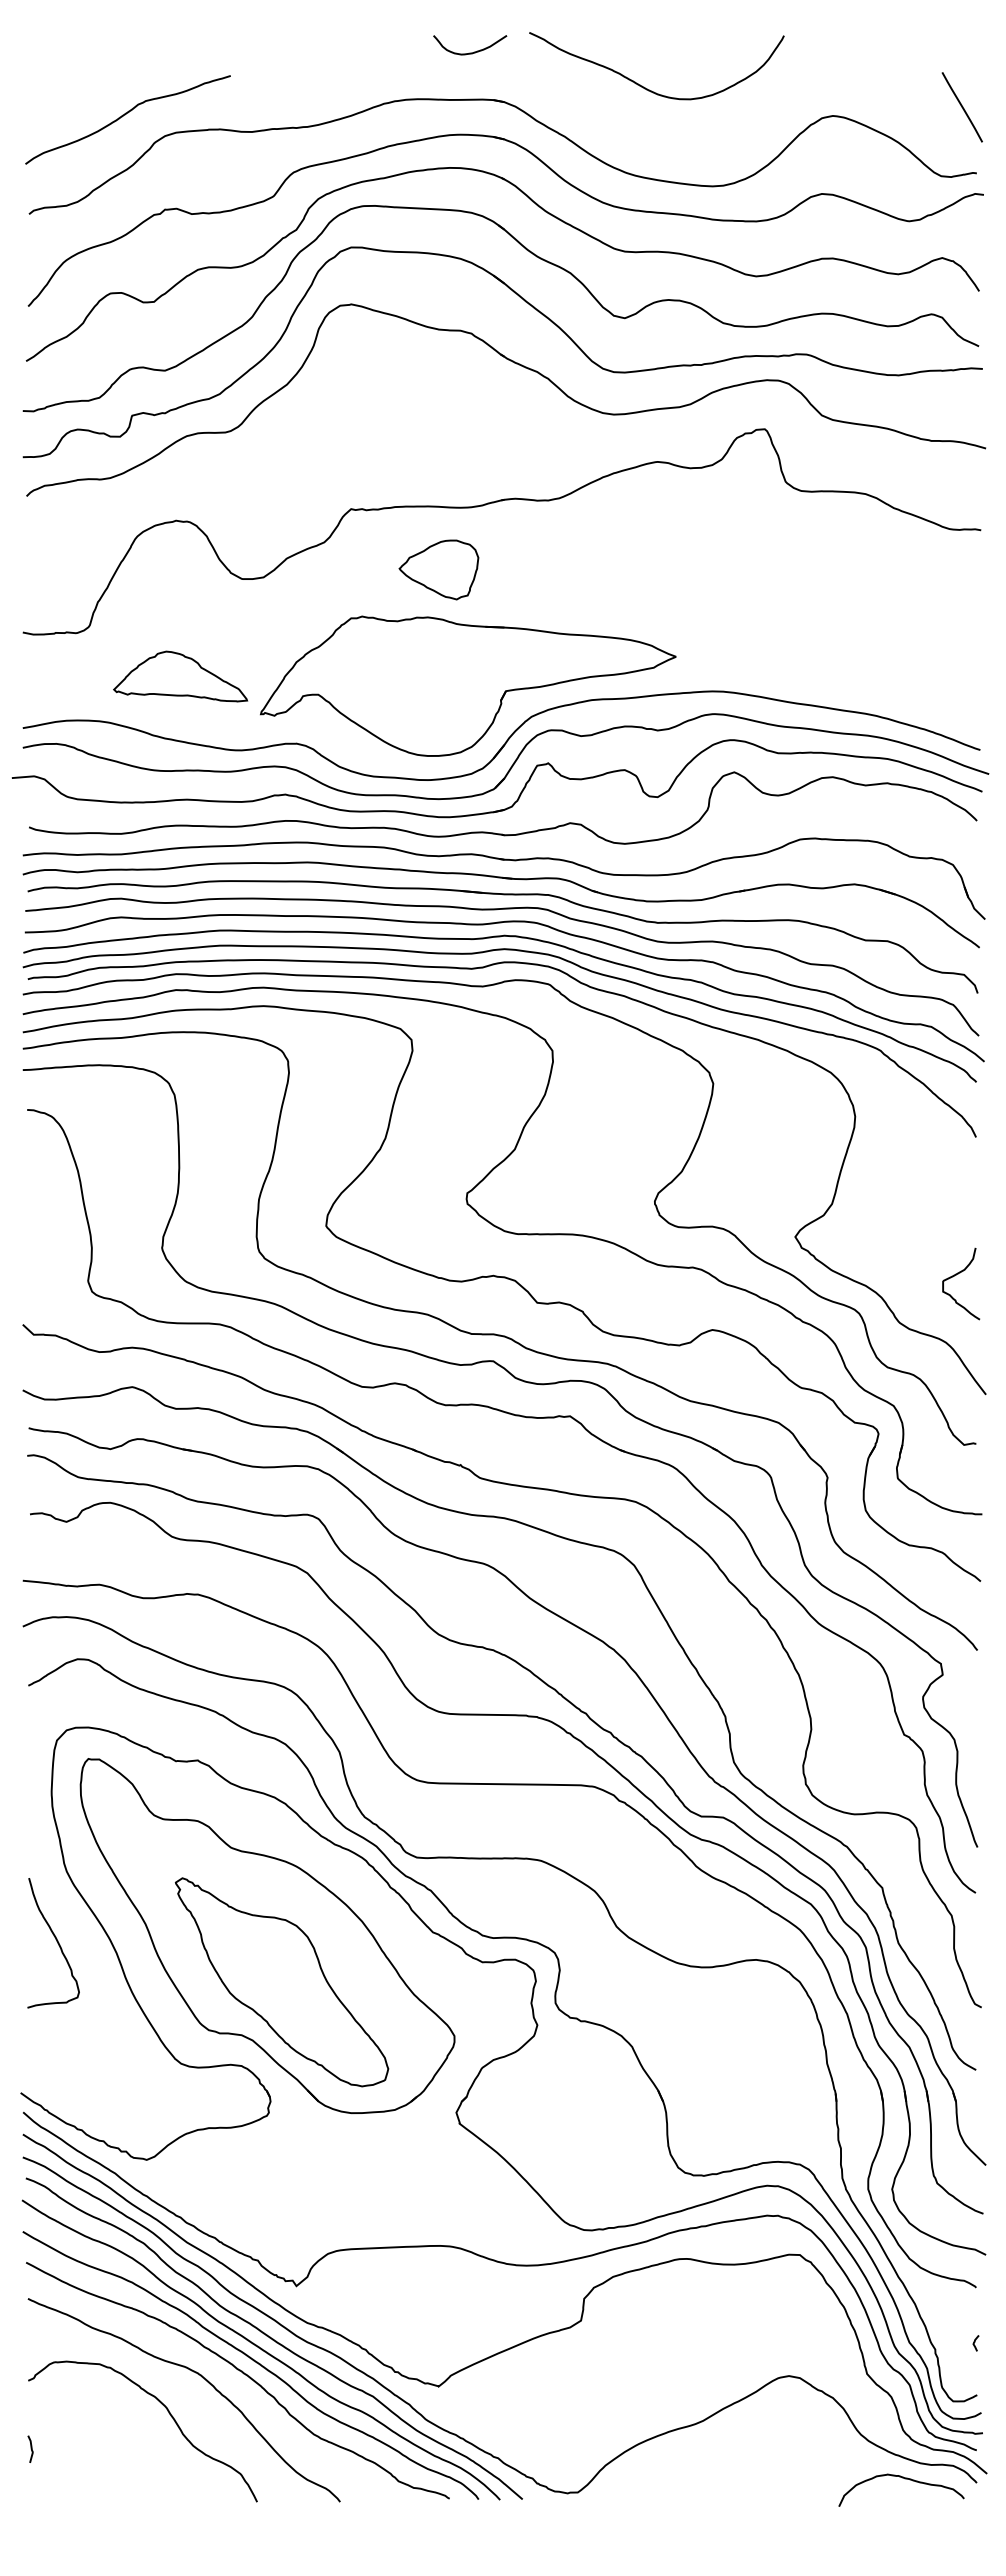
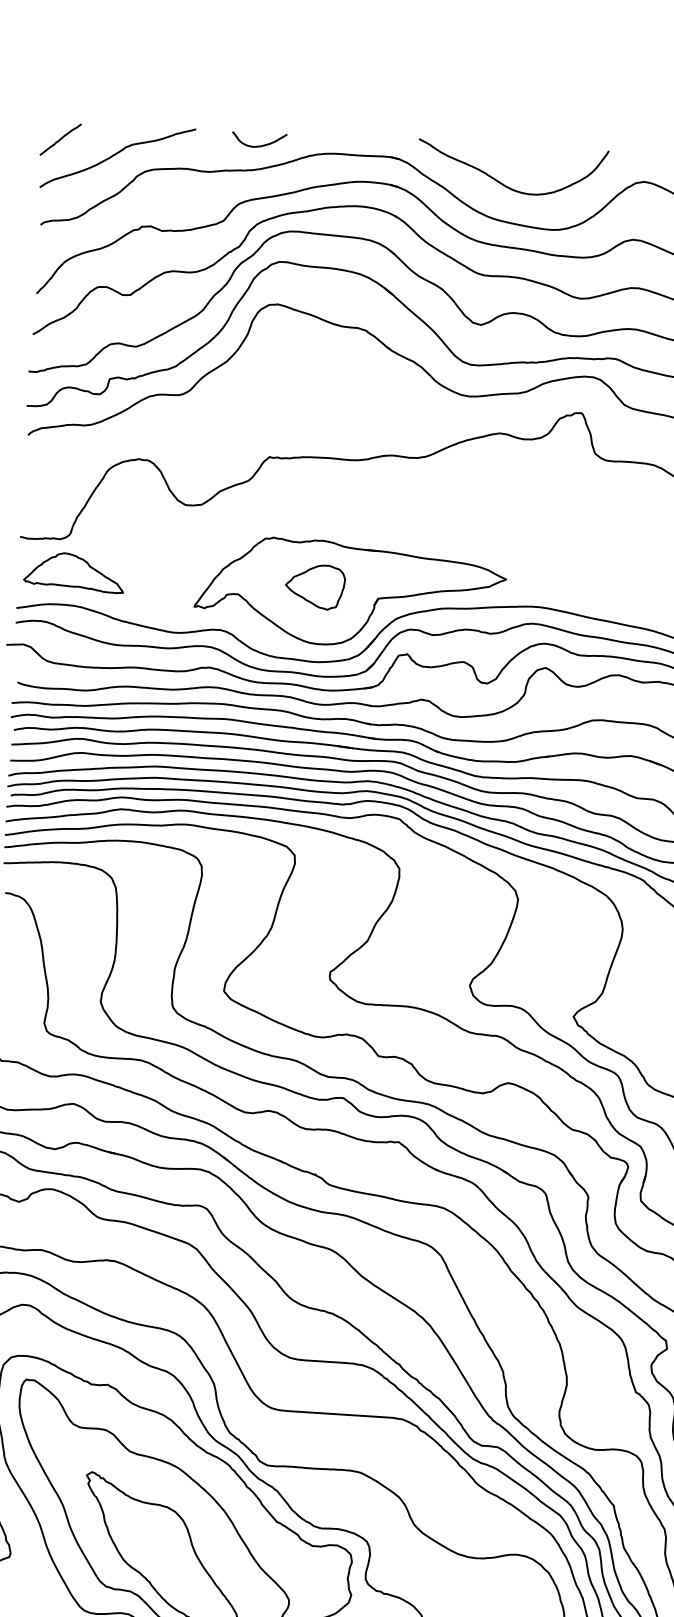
curve: (470, 52) -> (259, 145), moved
curve: (642, 85) -> (501, 182), moved
curve: (50, 98) -> (60, 139), added
part: (438, 569) -> (314, 586), moved
part: (180, 676) -> (74, 572), moved

